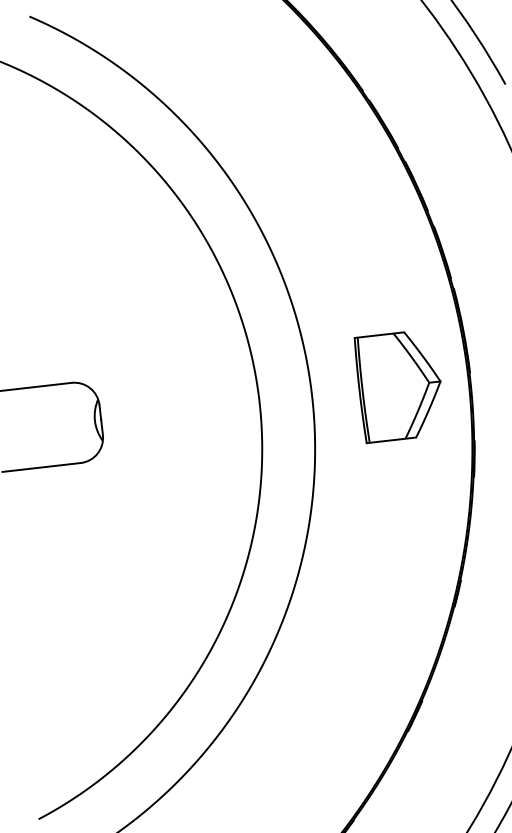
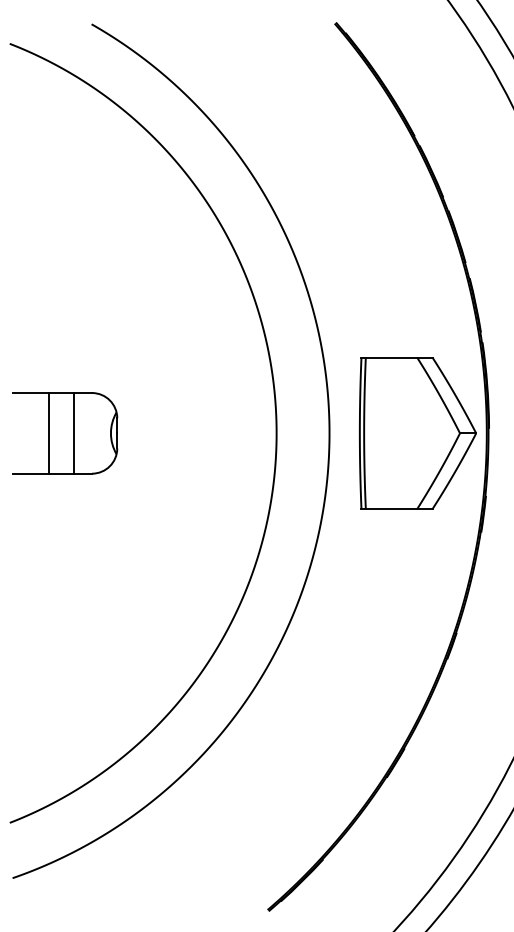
part: (399, 386) -> (417, 433), size x1.43
line: (58, 425) -> (74, 433), added
line: (33, 427) -> (49, 433), added

